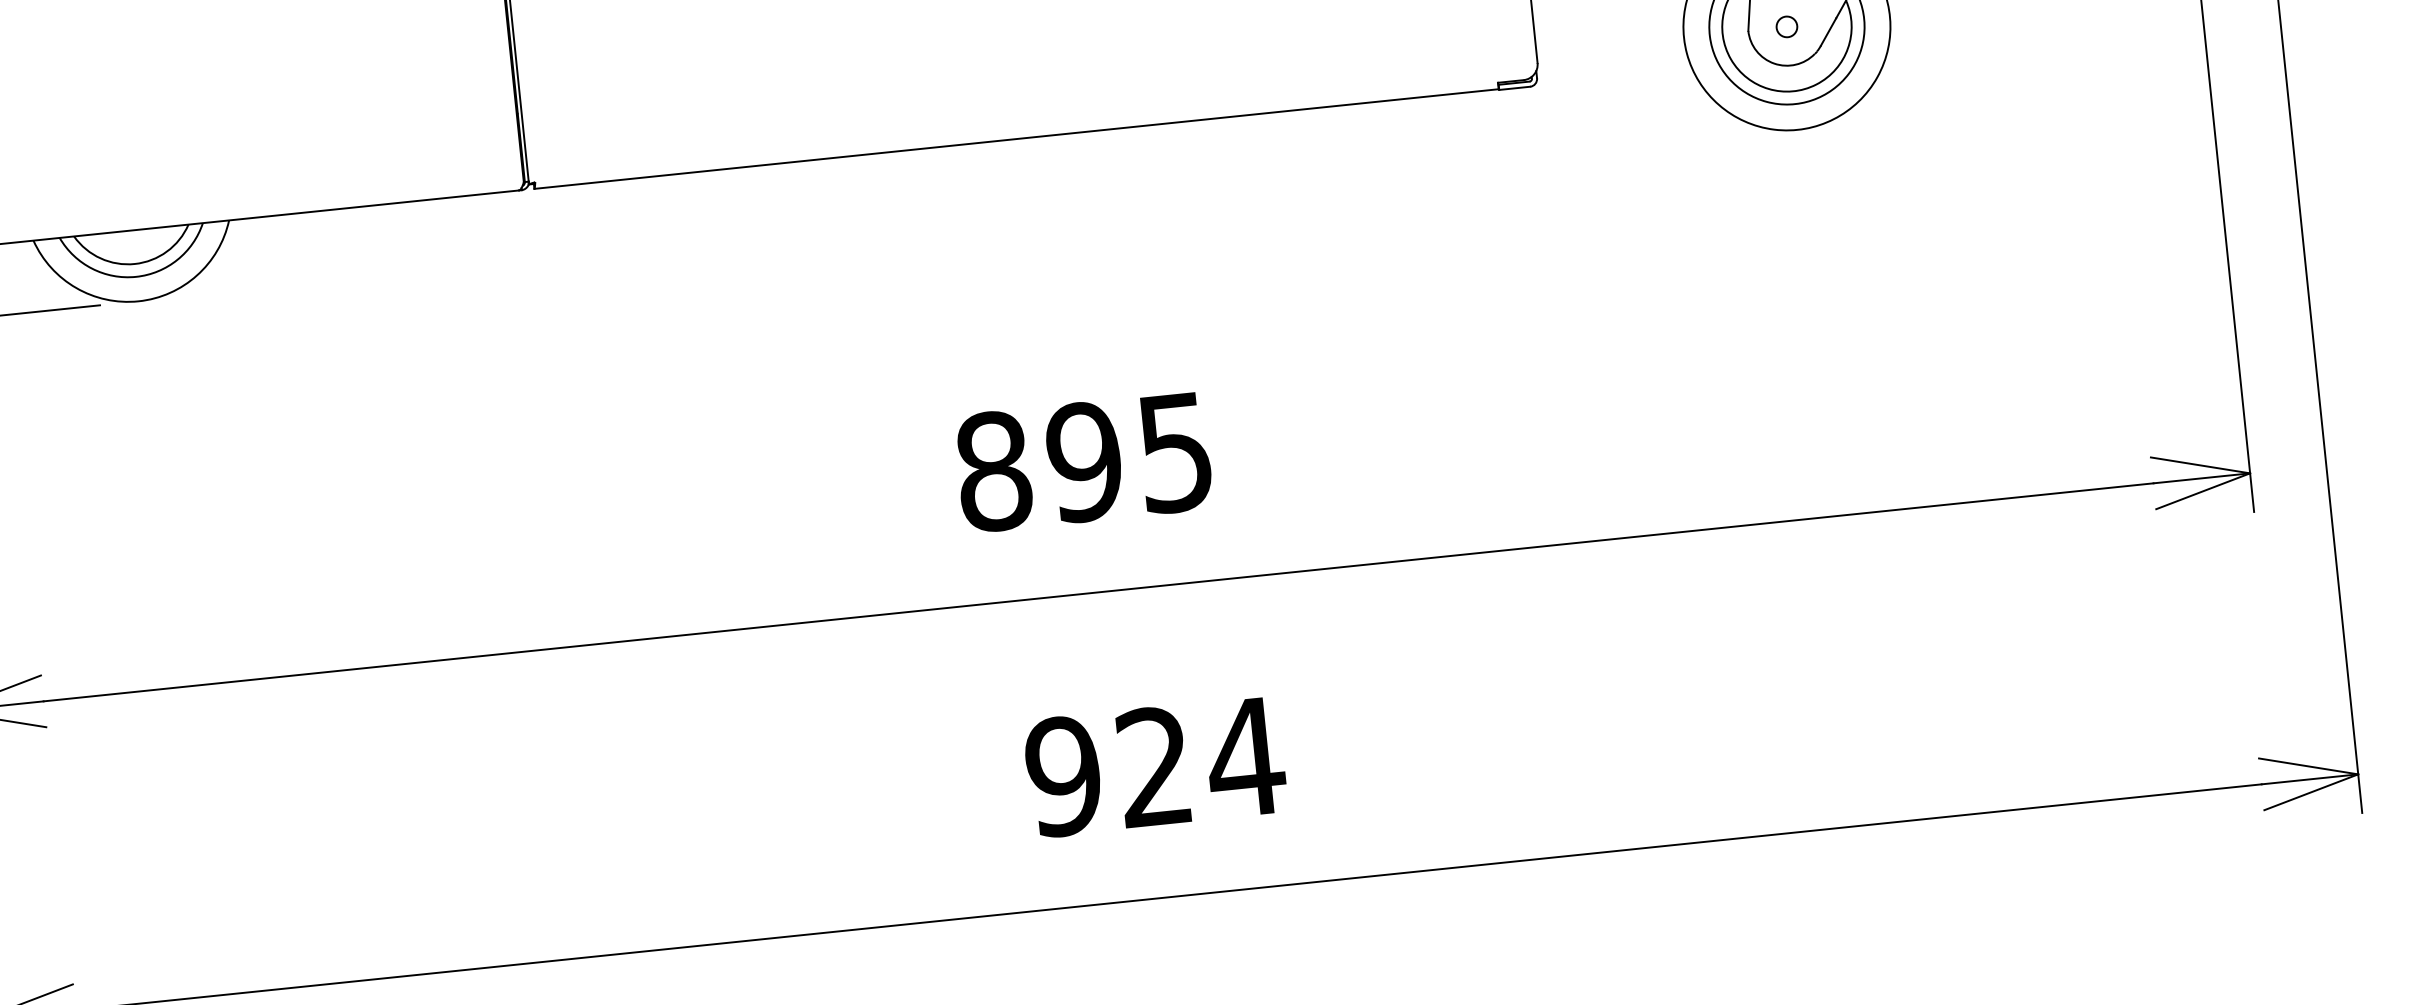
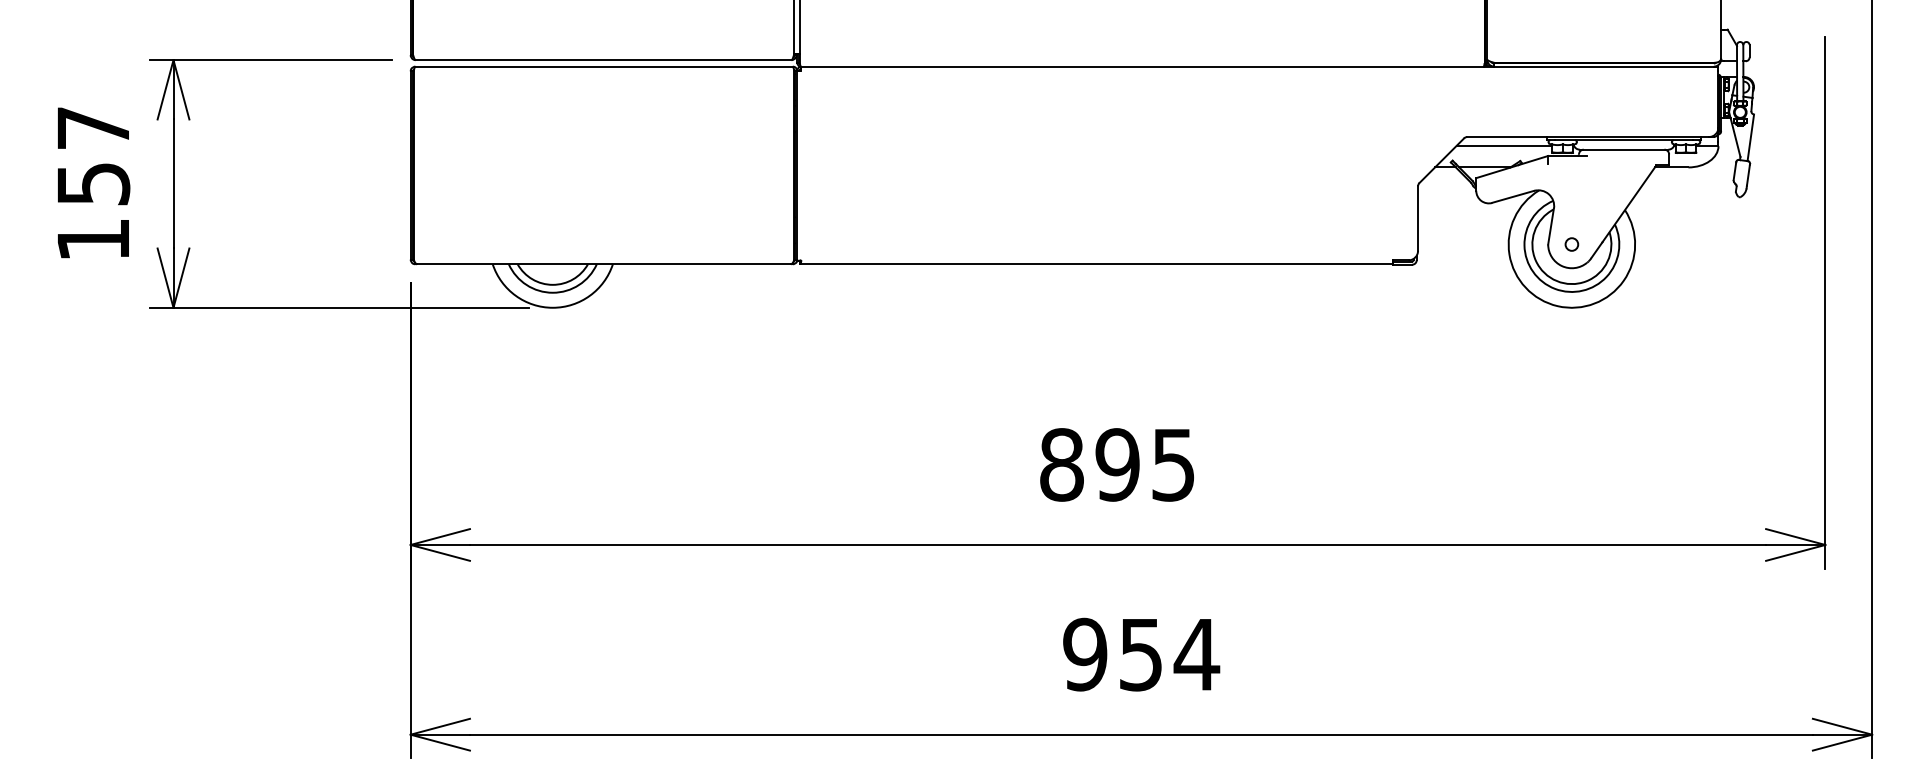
text: (1153, 766) -> (1140, 654), 924 -> 954

